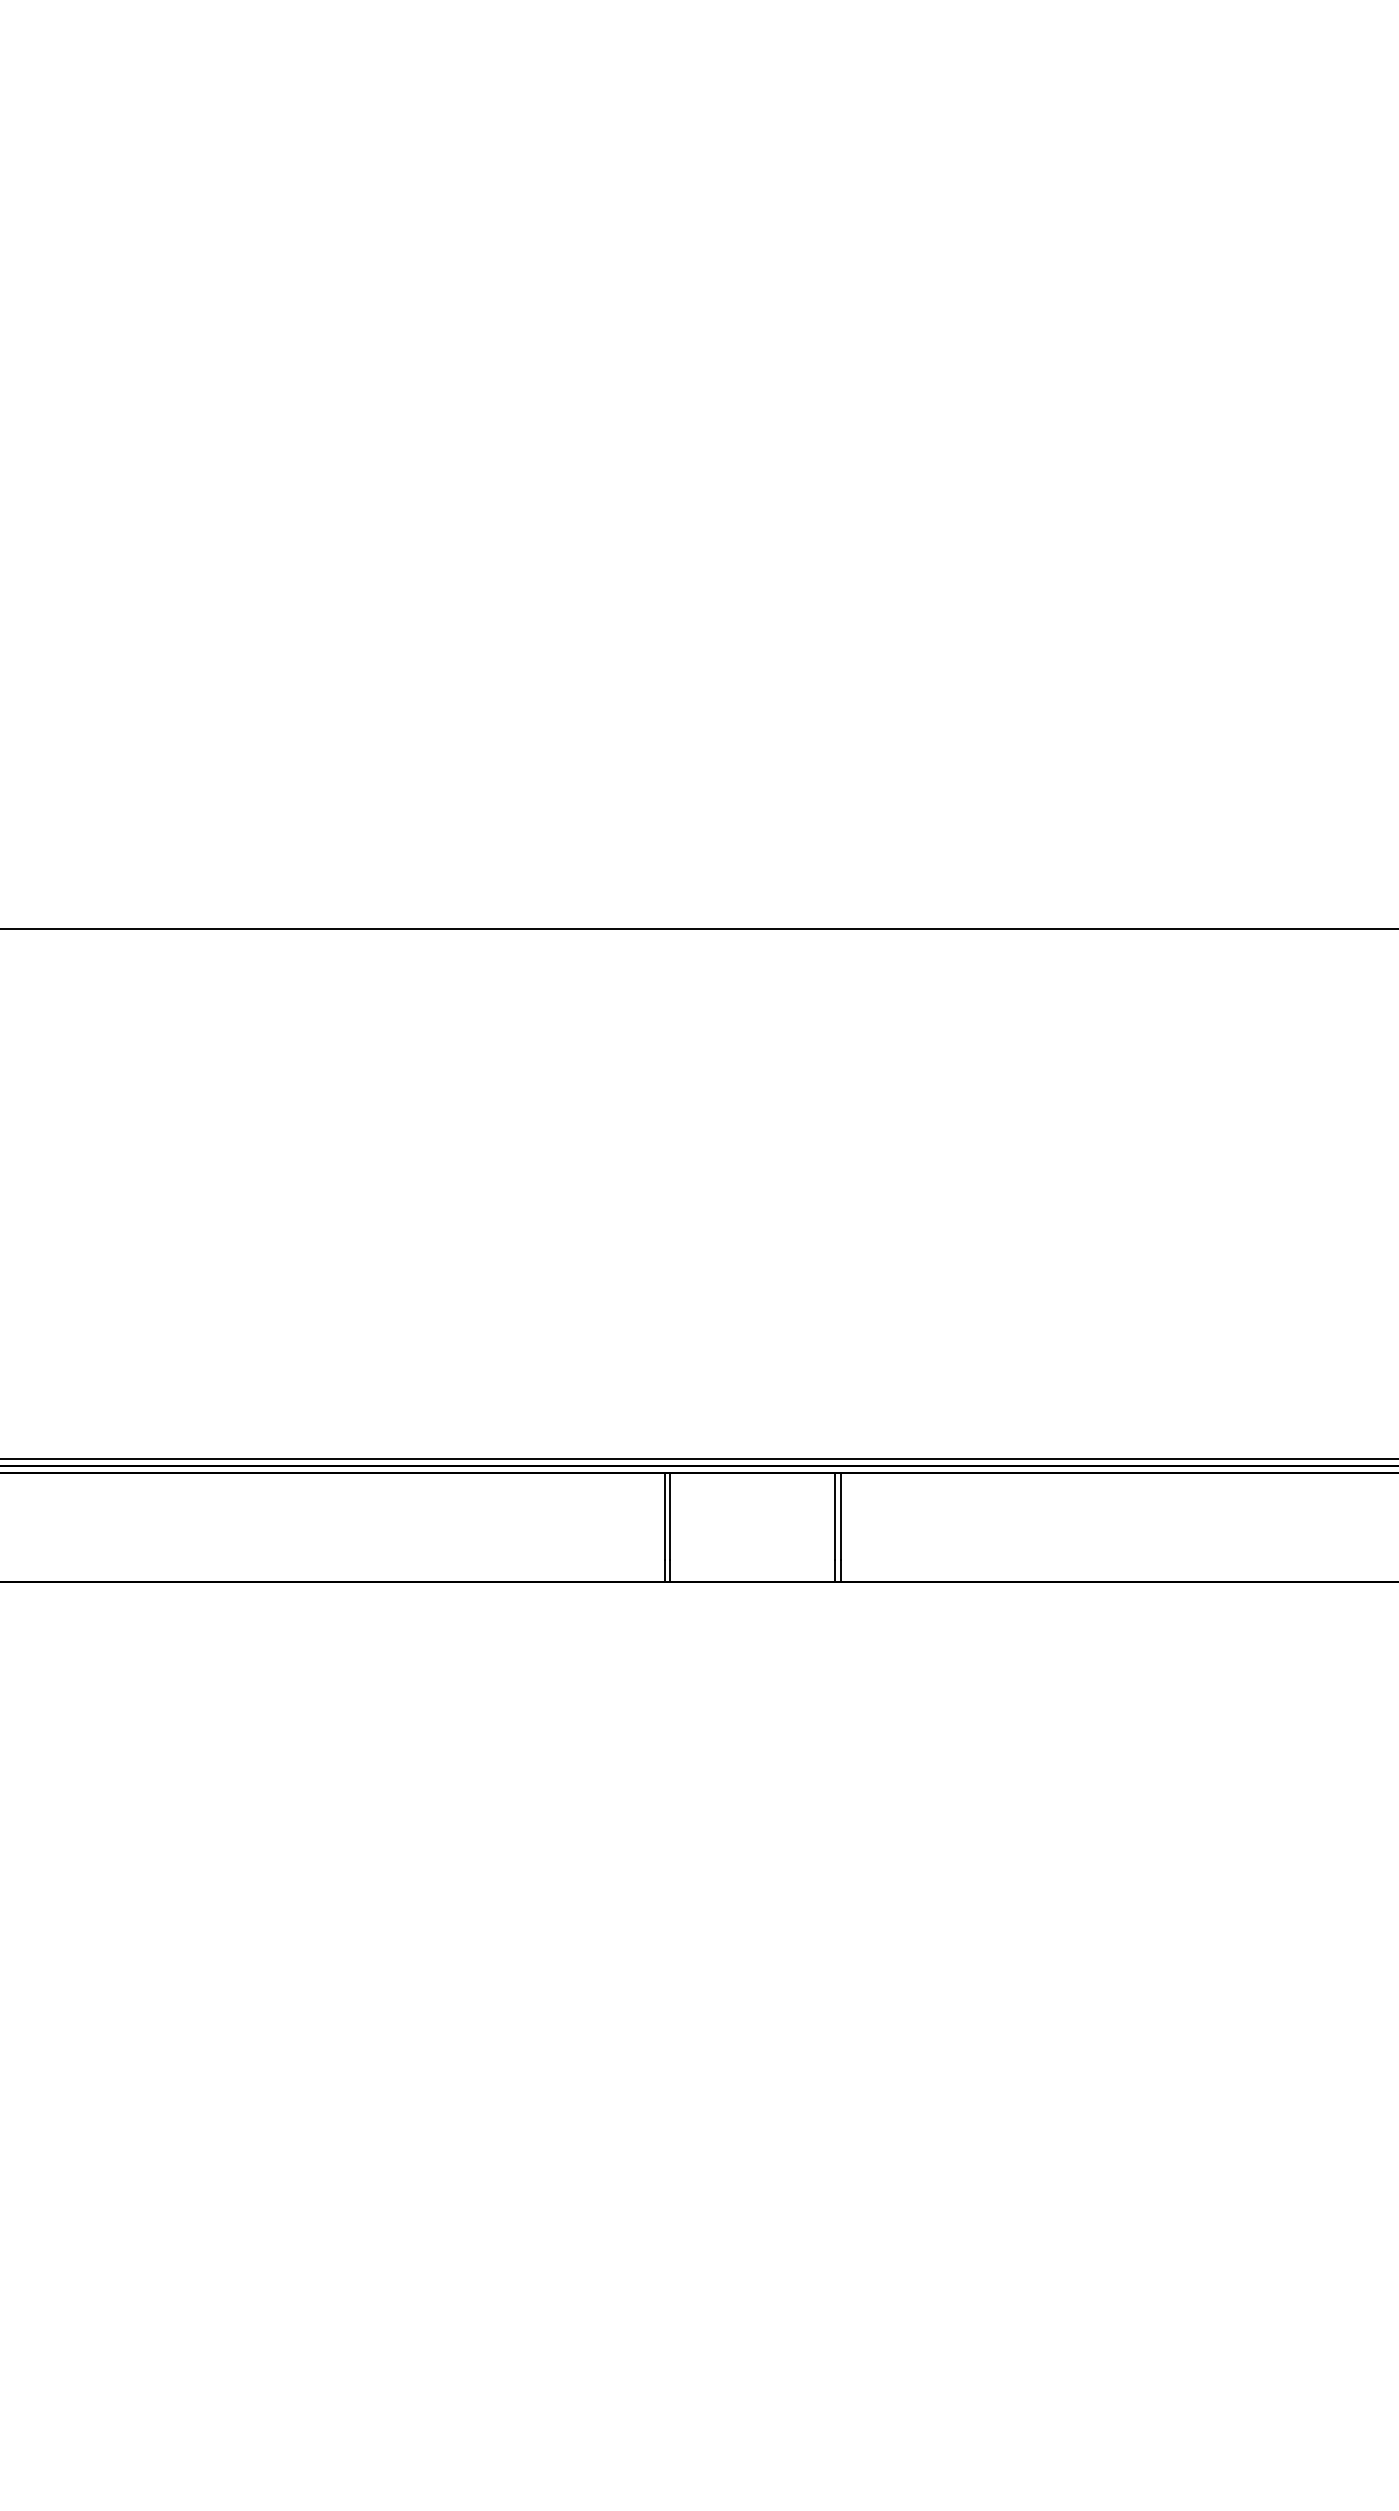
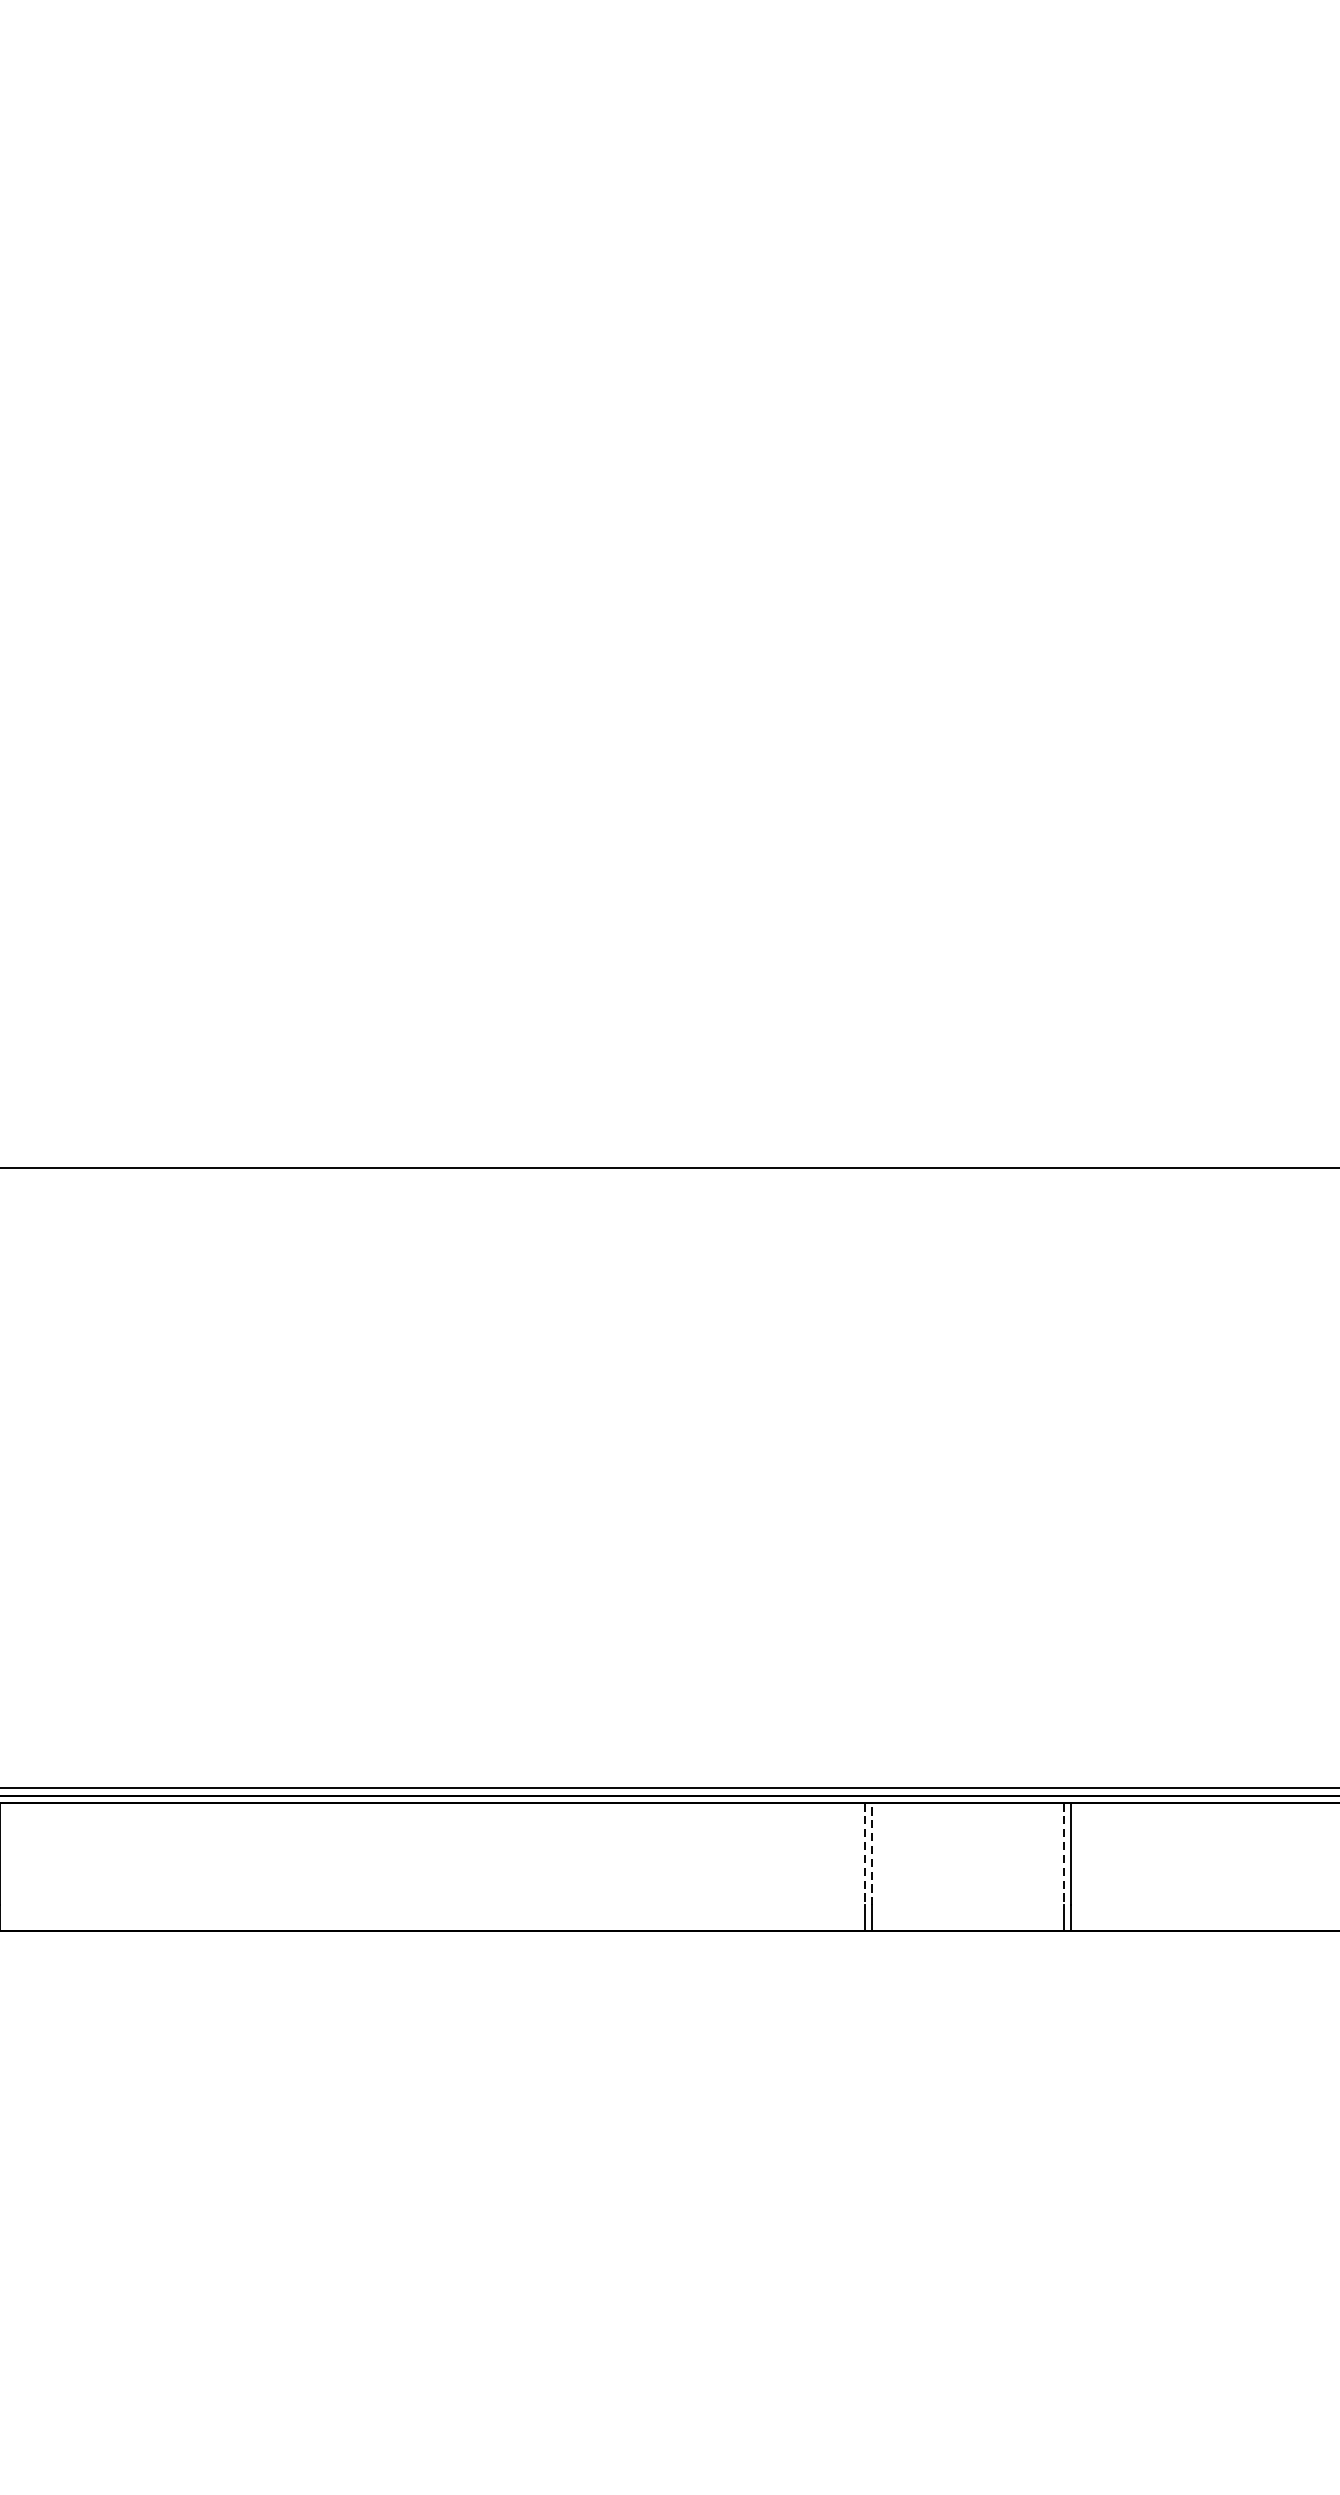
line: (664, 1516) -> (864, 1854), solid -> dashed
line: (670, 1516) -> (871, 1854), solid -> dashed
line: (835, 1516) -> (1064, 1854), solid -> dashed

